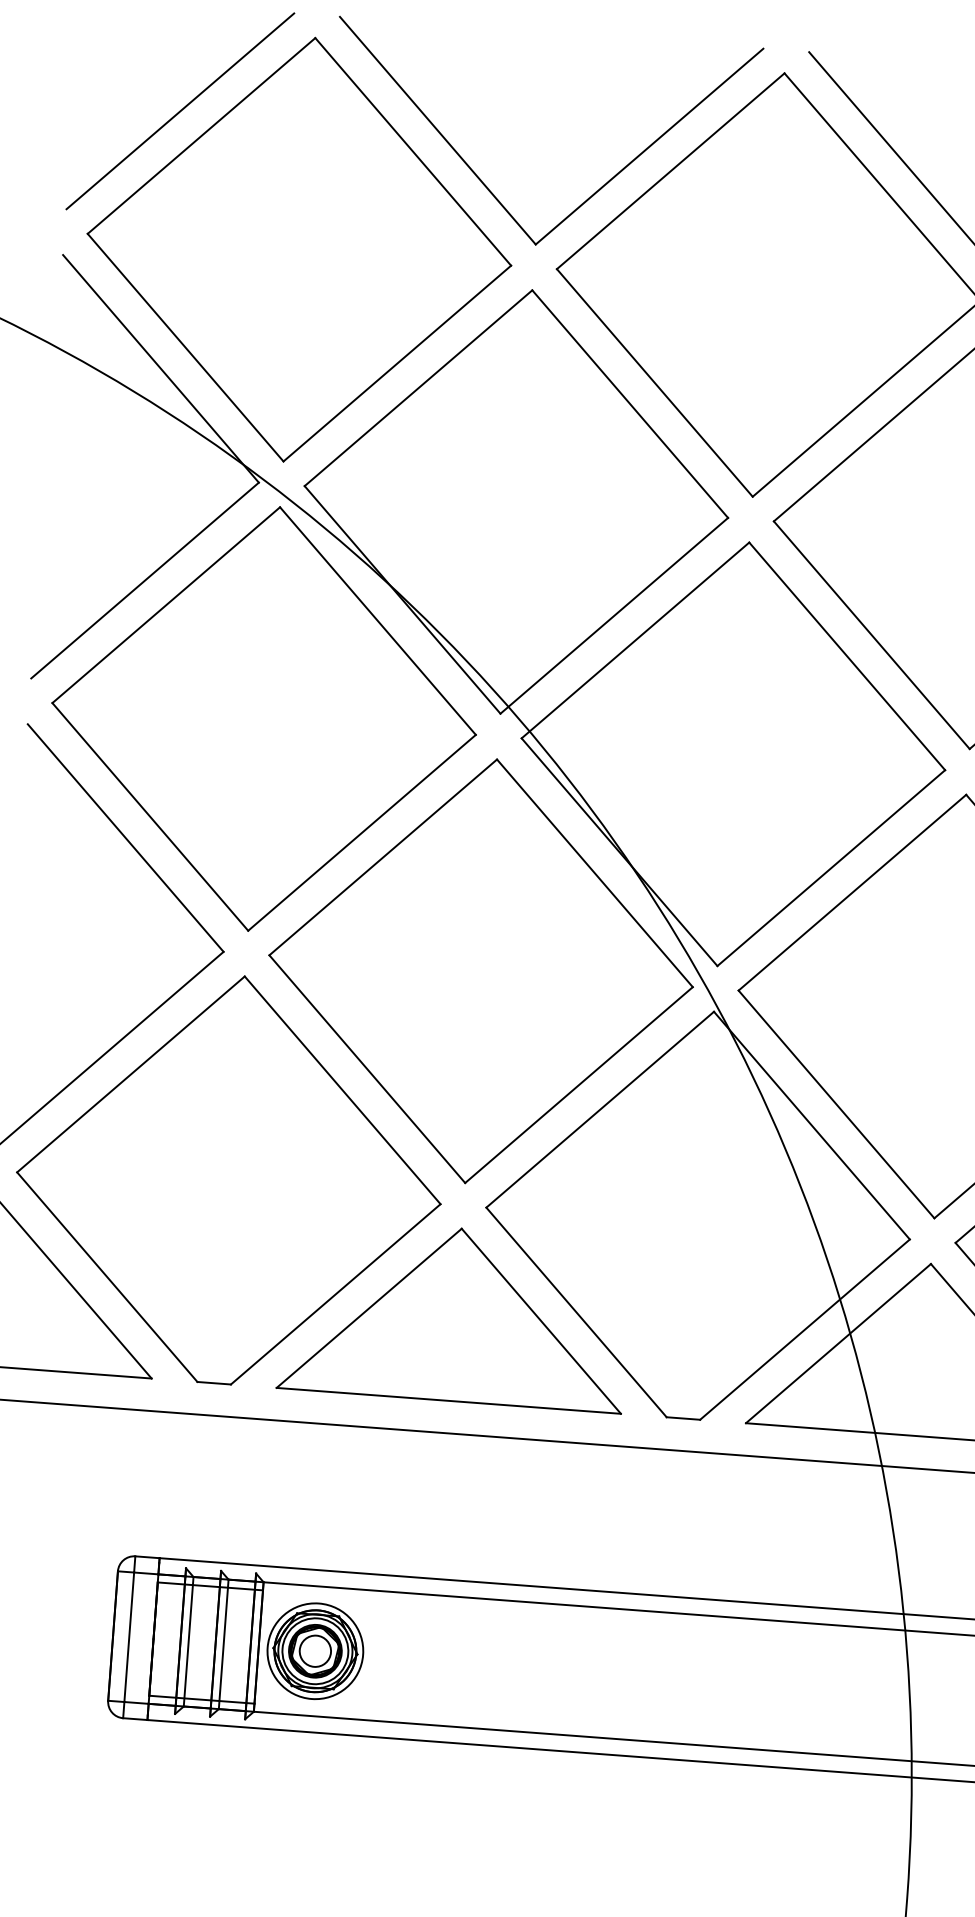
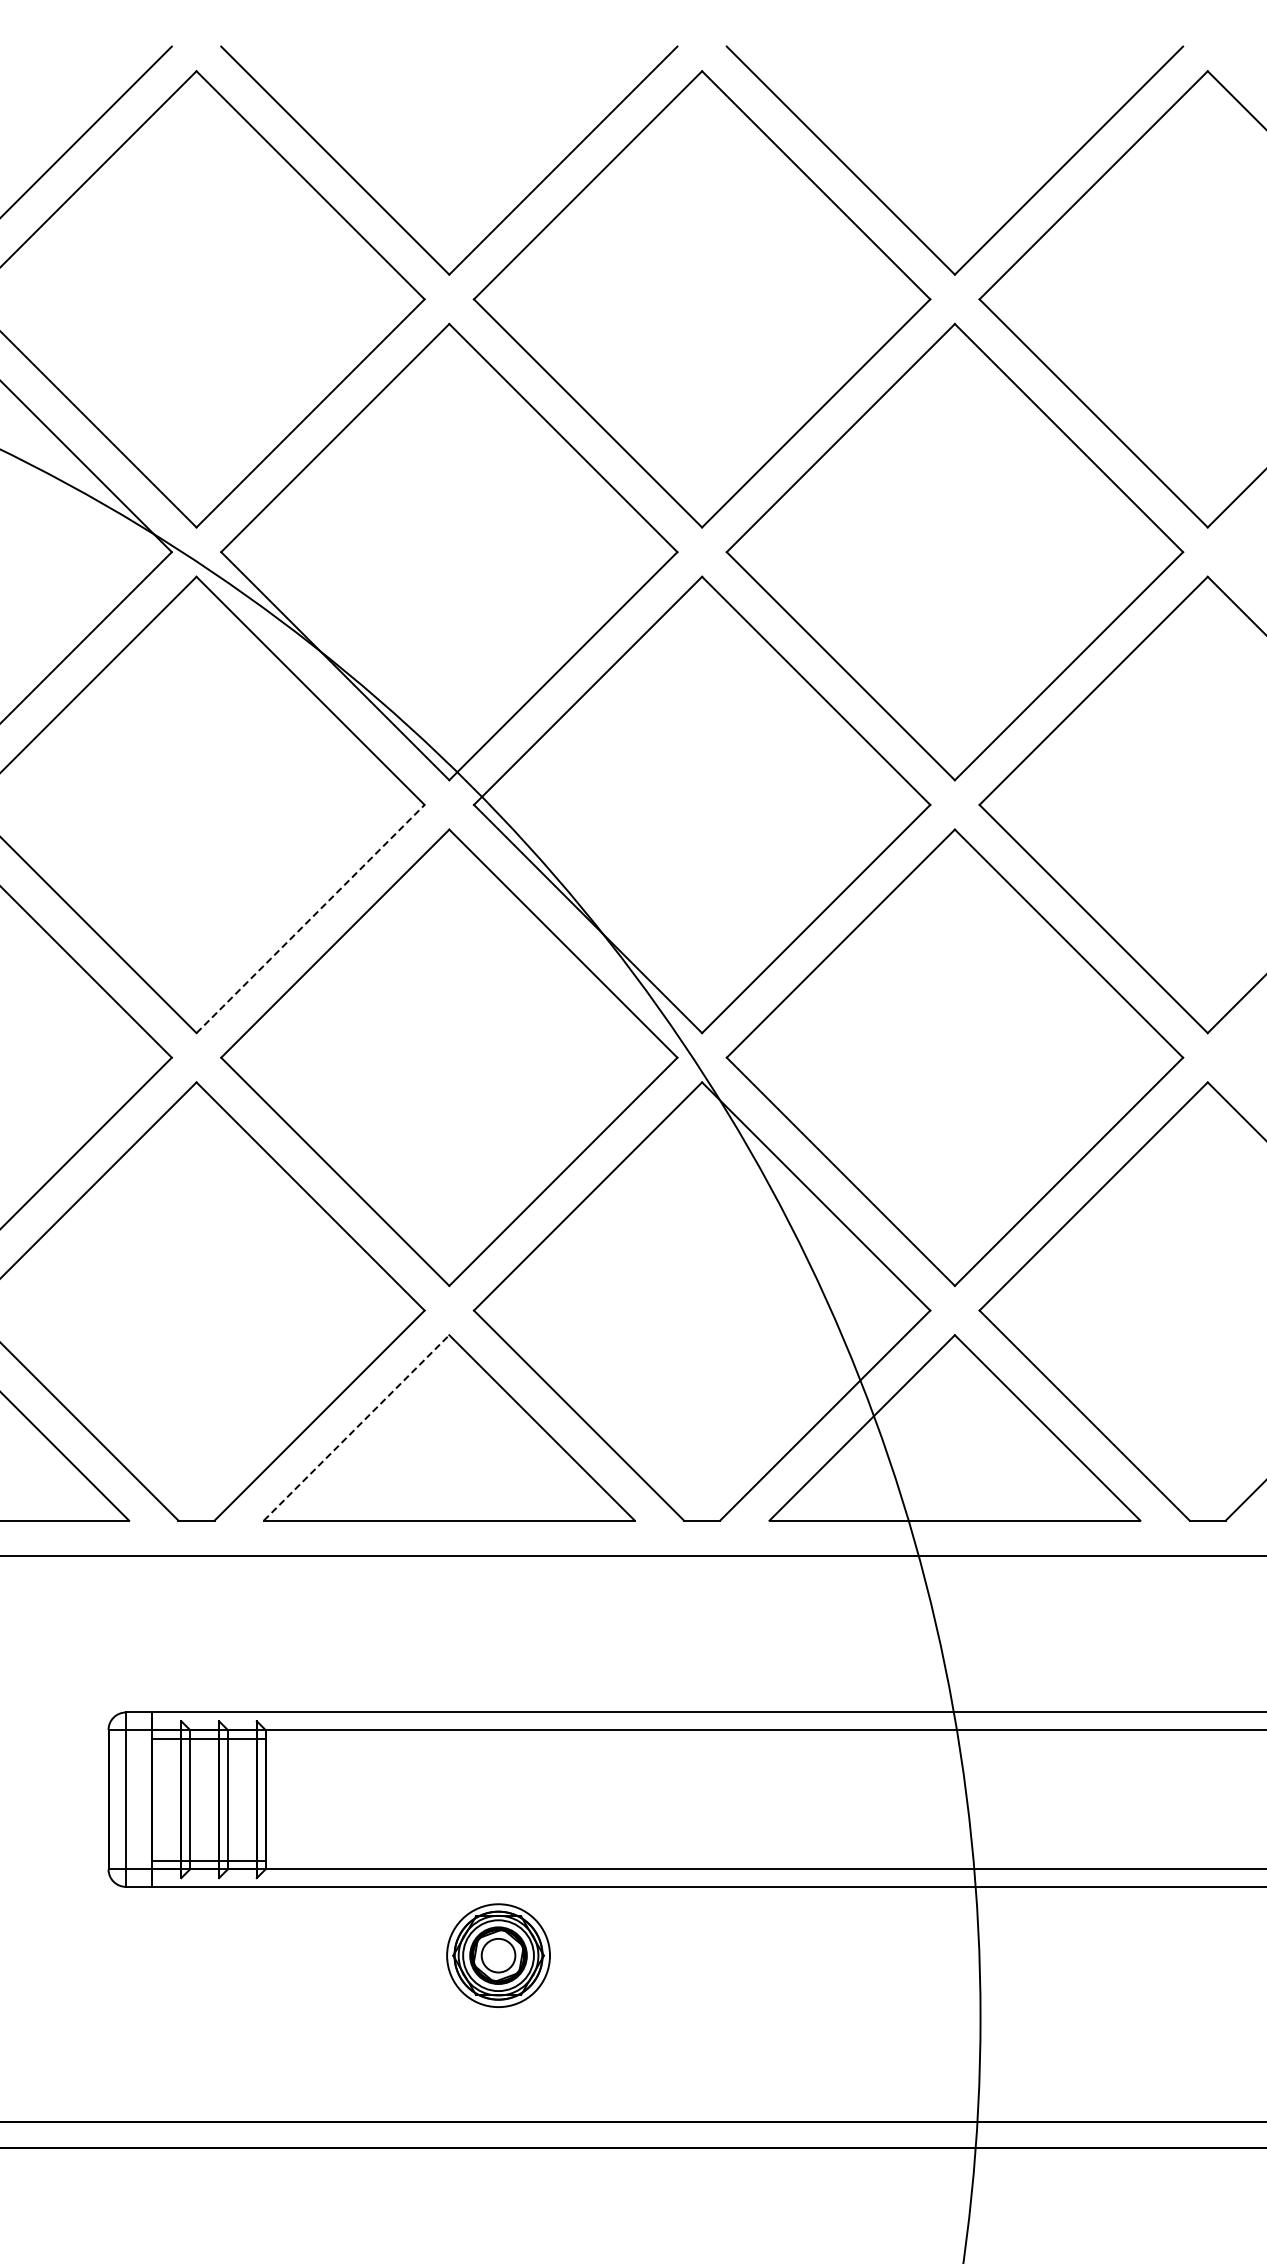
line: (361, 832) -> (310, 918), solid -> dashed
line: (369, 1307) -> (356, 1427), solid -> dashed
part: (315, 1651) -> (498, 1955), moved

